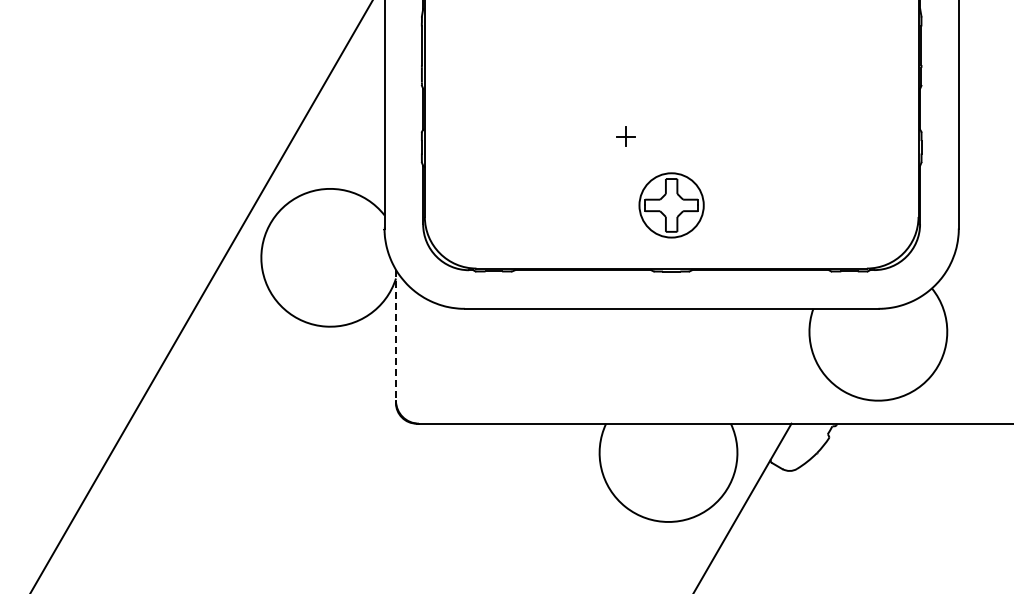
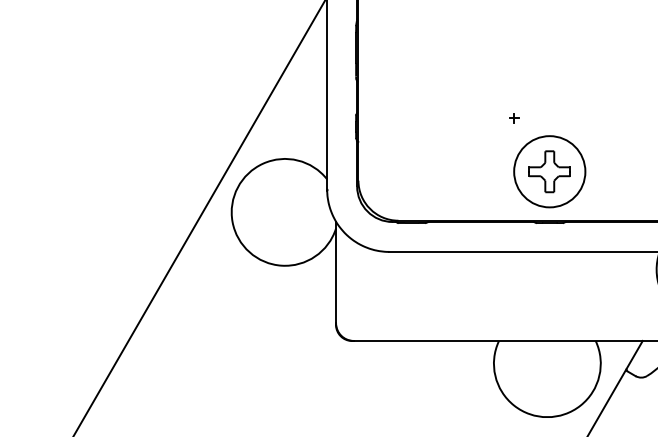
part: (625, 136) -> (514, 118), size x0.62
circle: (671, 205) -> (549, 171), size x1.43
line: (395, 335) -> (335, 272), dashed -> solid

